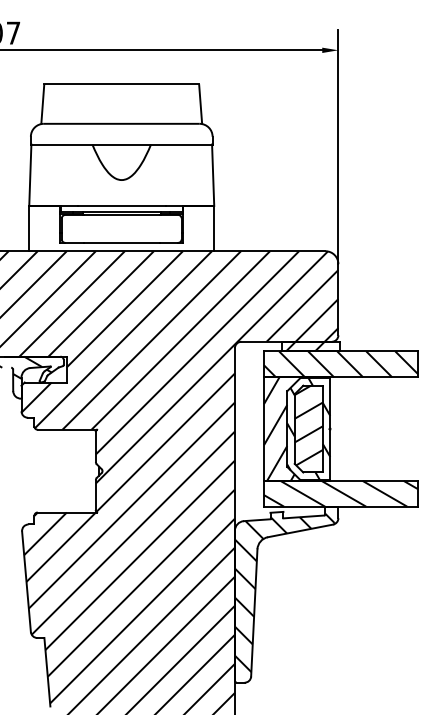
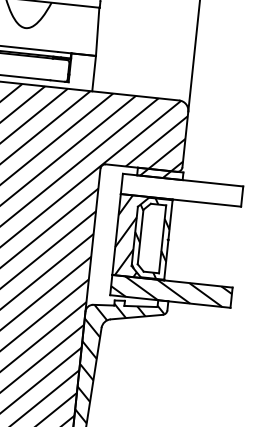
hatch: (340, 364) -> (181, 190), removed
hatch: (308, 425) -> (151, 235), removed

